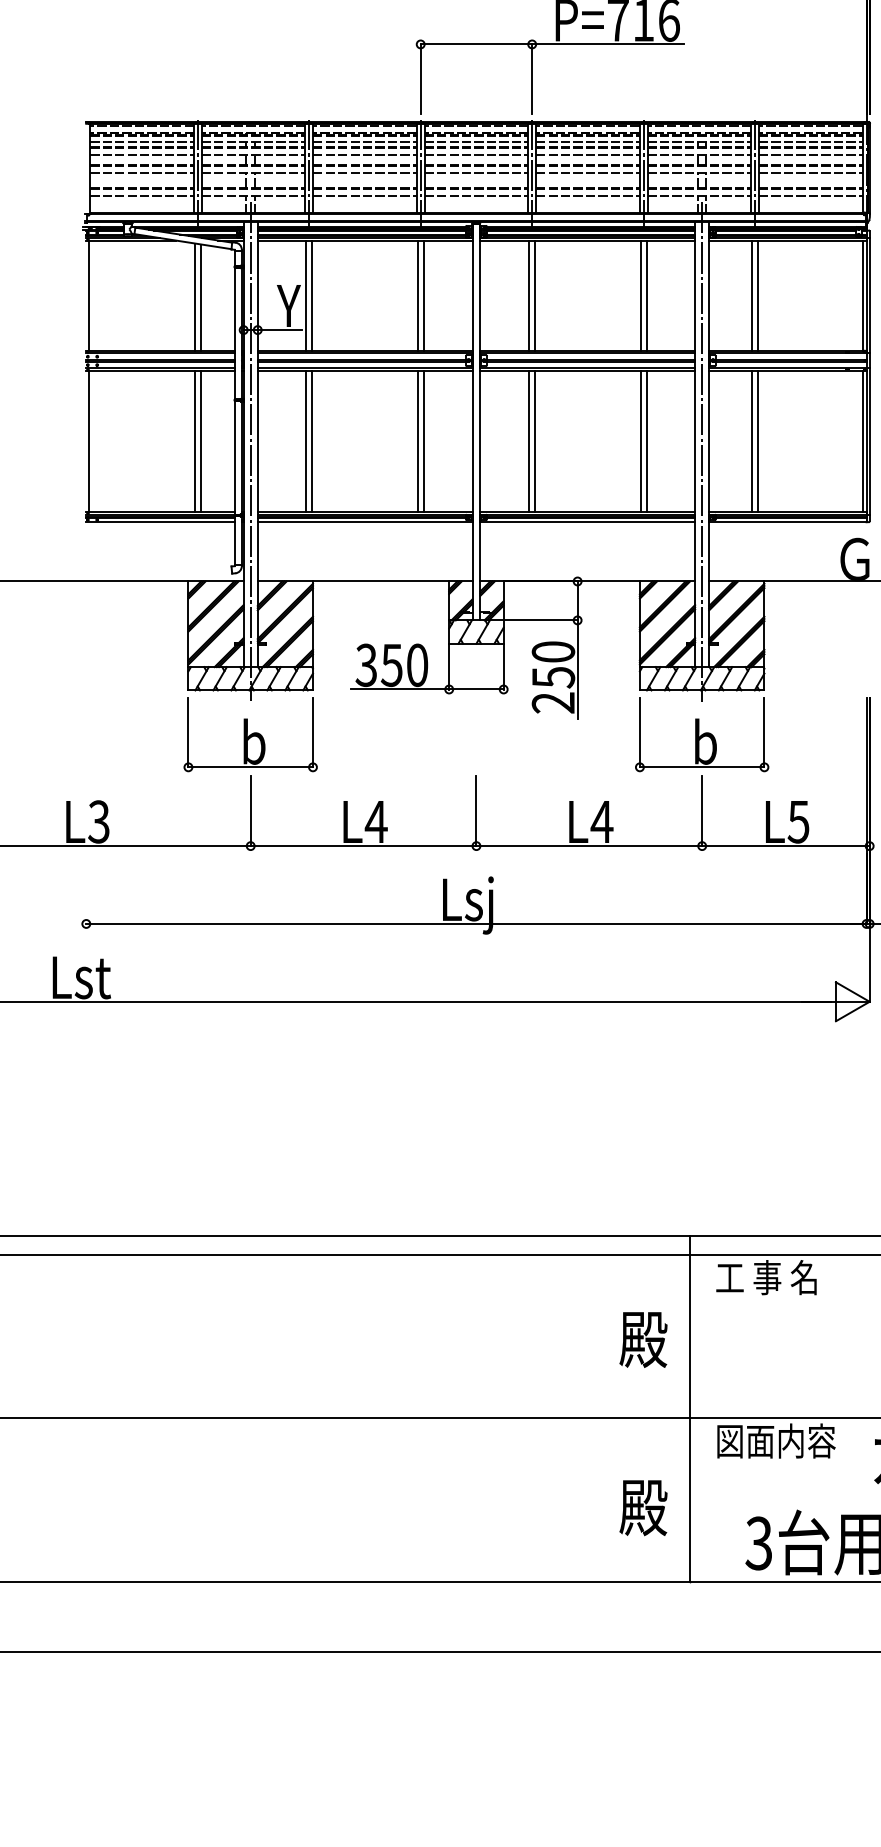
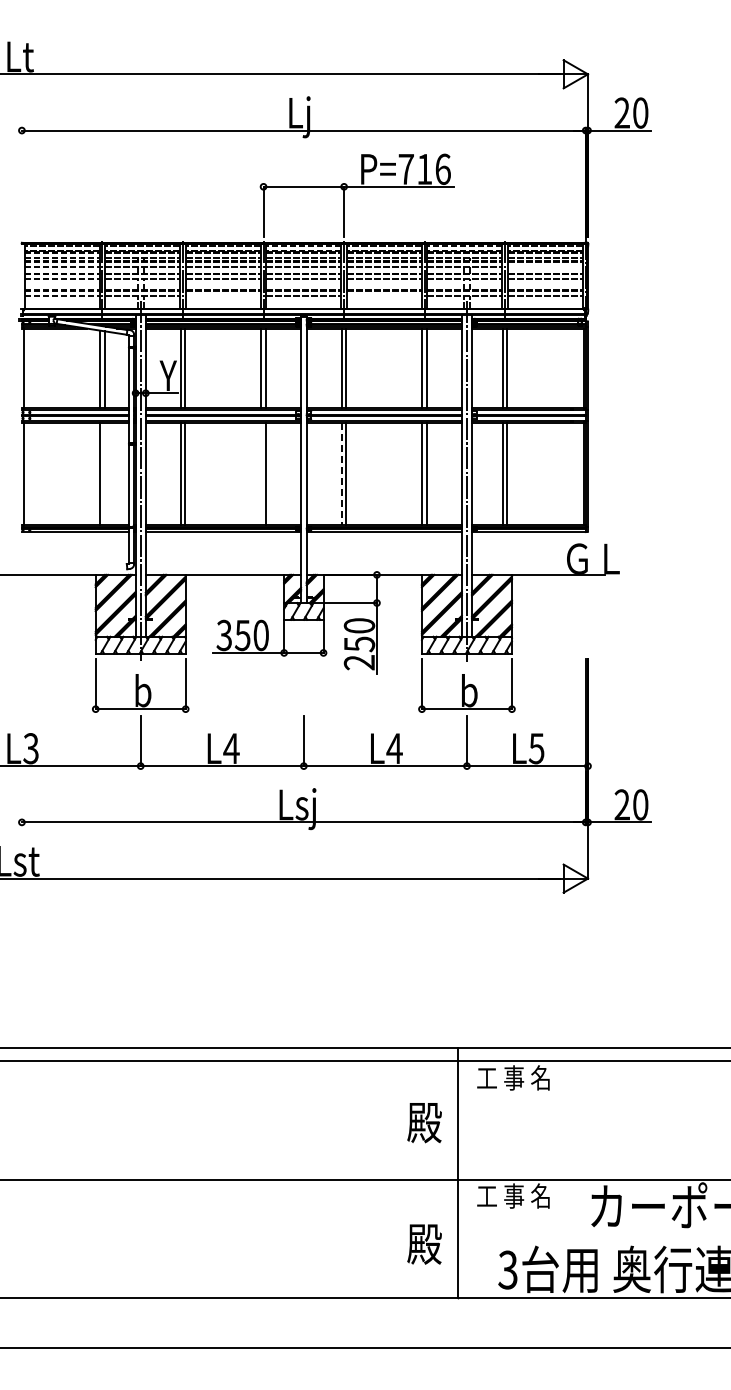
line: (810, 154) -> (545, 266), removed
line: (363, 196) -> (222, 296), removed
line: (586, 196) -> (383, 296), removed
line: (200, 441) -> (104, 473), removed
line: (417, 441) -> (261, 473), removed
line: (528, 442) -> (341, 474), solid -> dashed
text: (776, 1440) -> (520, 1195), 図面内容 -> 工 事 名

